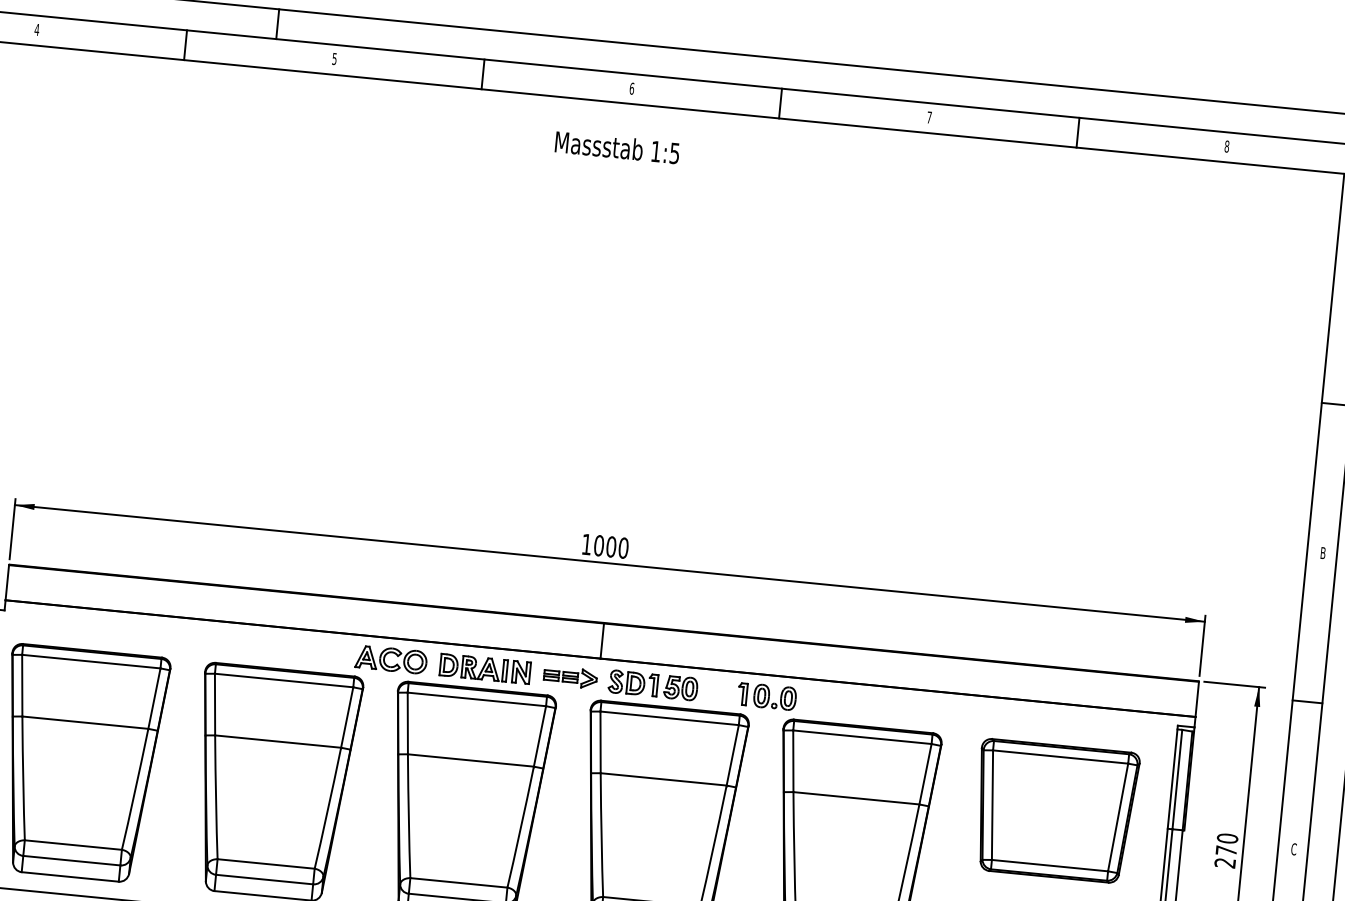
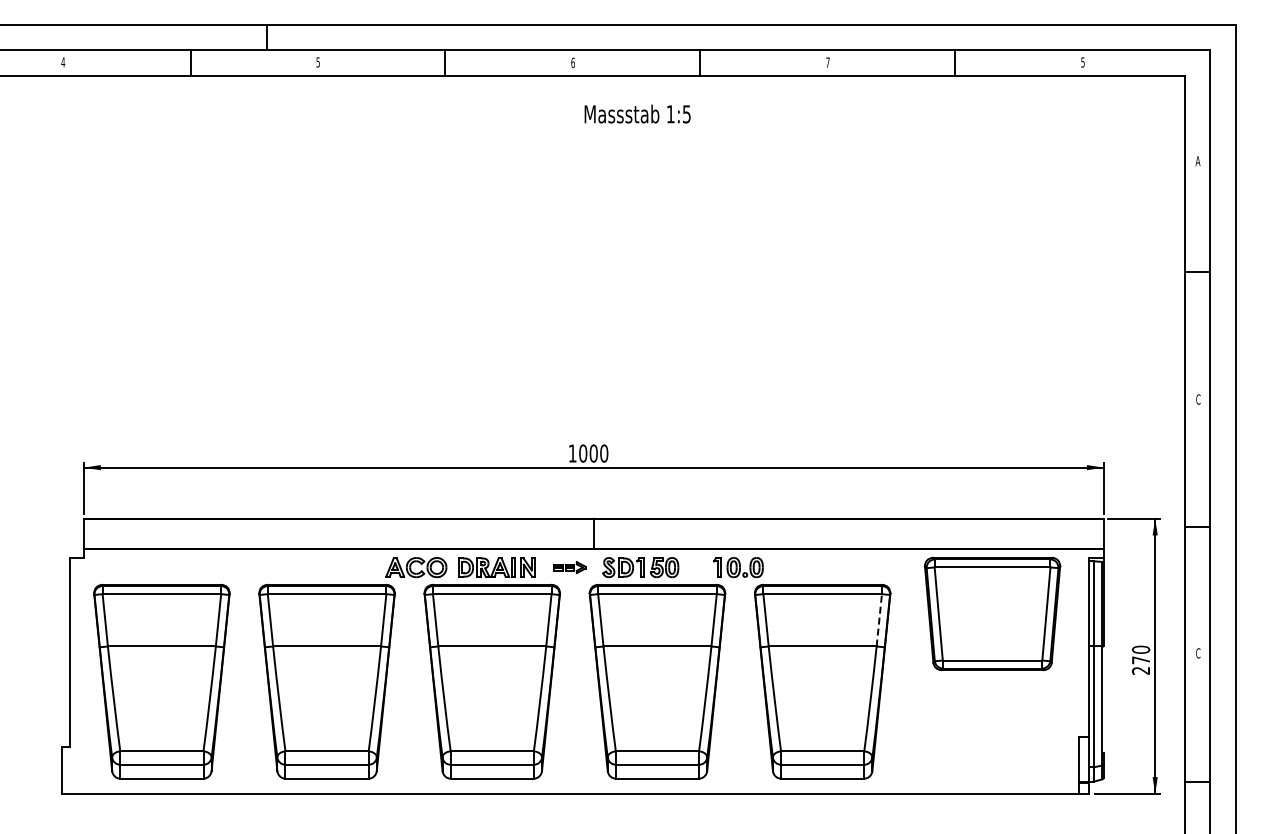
text: (617, 146) -> (637, 113), moved
text: (1226, 146) -> (1082, 62), 8 -> 5
text: (1323, 553) -> (1198, 399), B -> C
part: (570, 677) -> (569, 567), size x0.7
line: (925, 773) -> (879, 619), solid -> dashed
part: (1055, 810) -> (992, 613), moved

